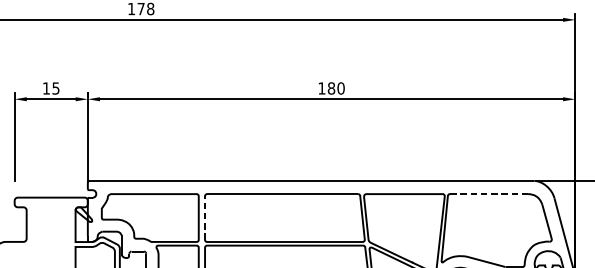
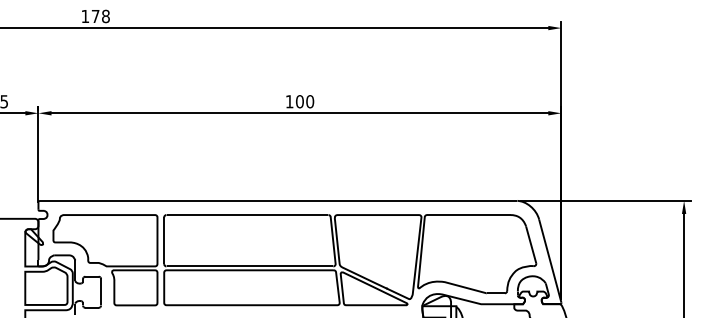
text: (331, 88) -> (299, 101), 180 -> 100
line: (488, 194) -> (468, 215), dashed -> solid
line: (205, 217) -> (164, 240), dashed -> solid

